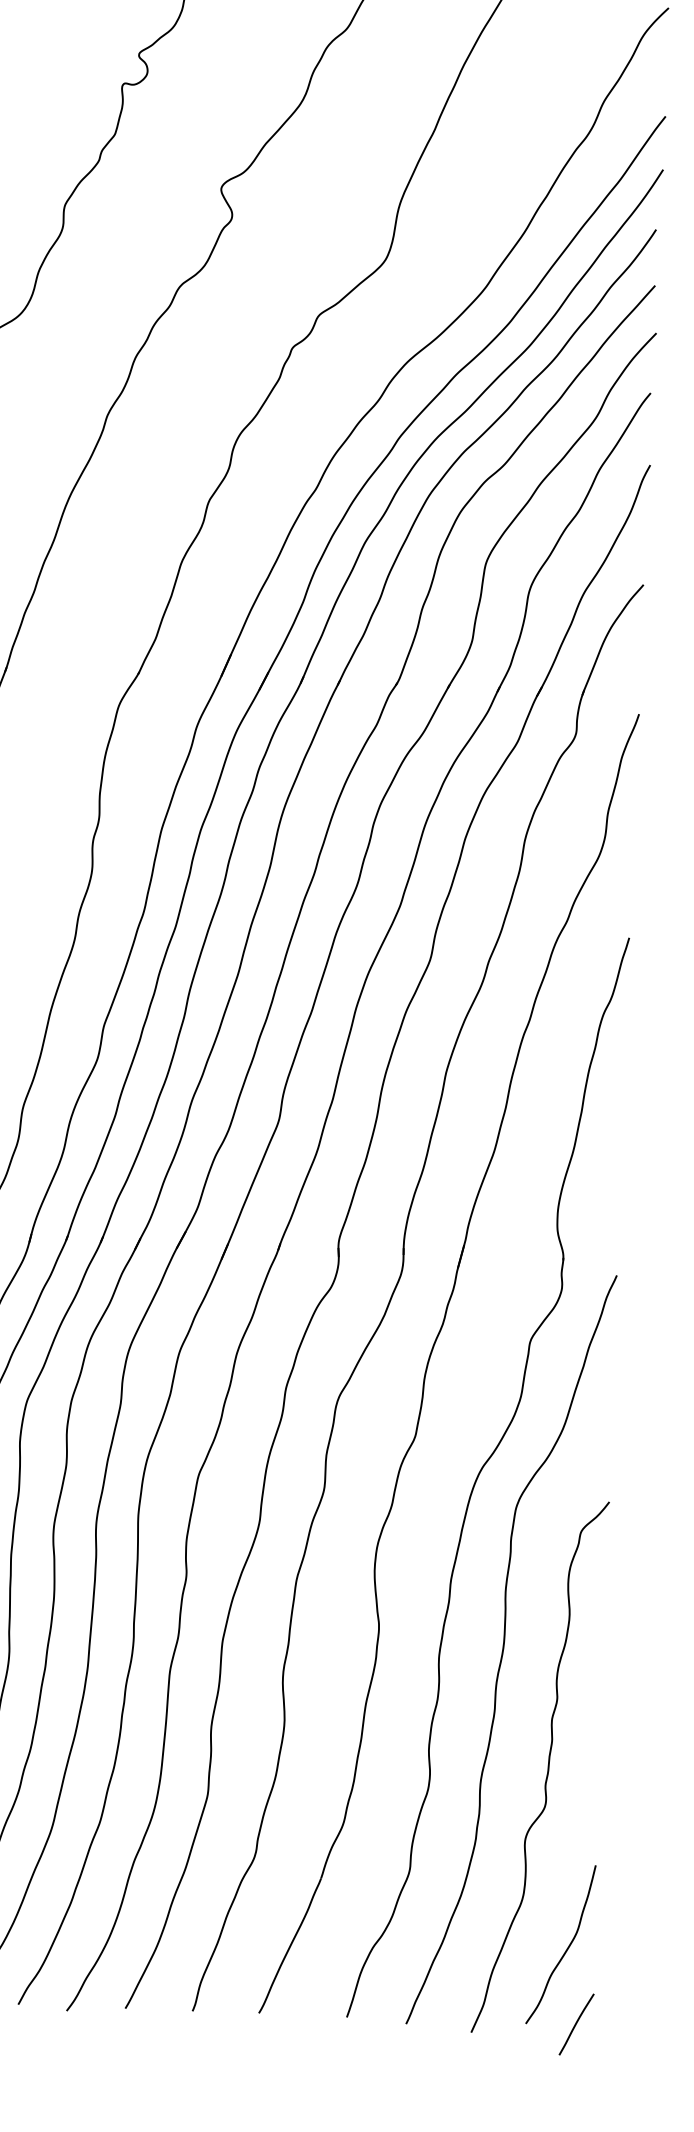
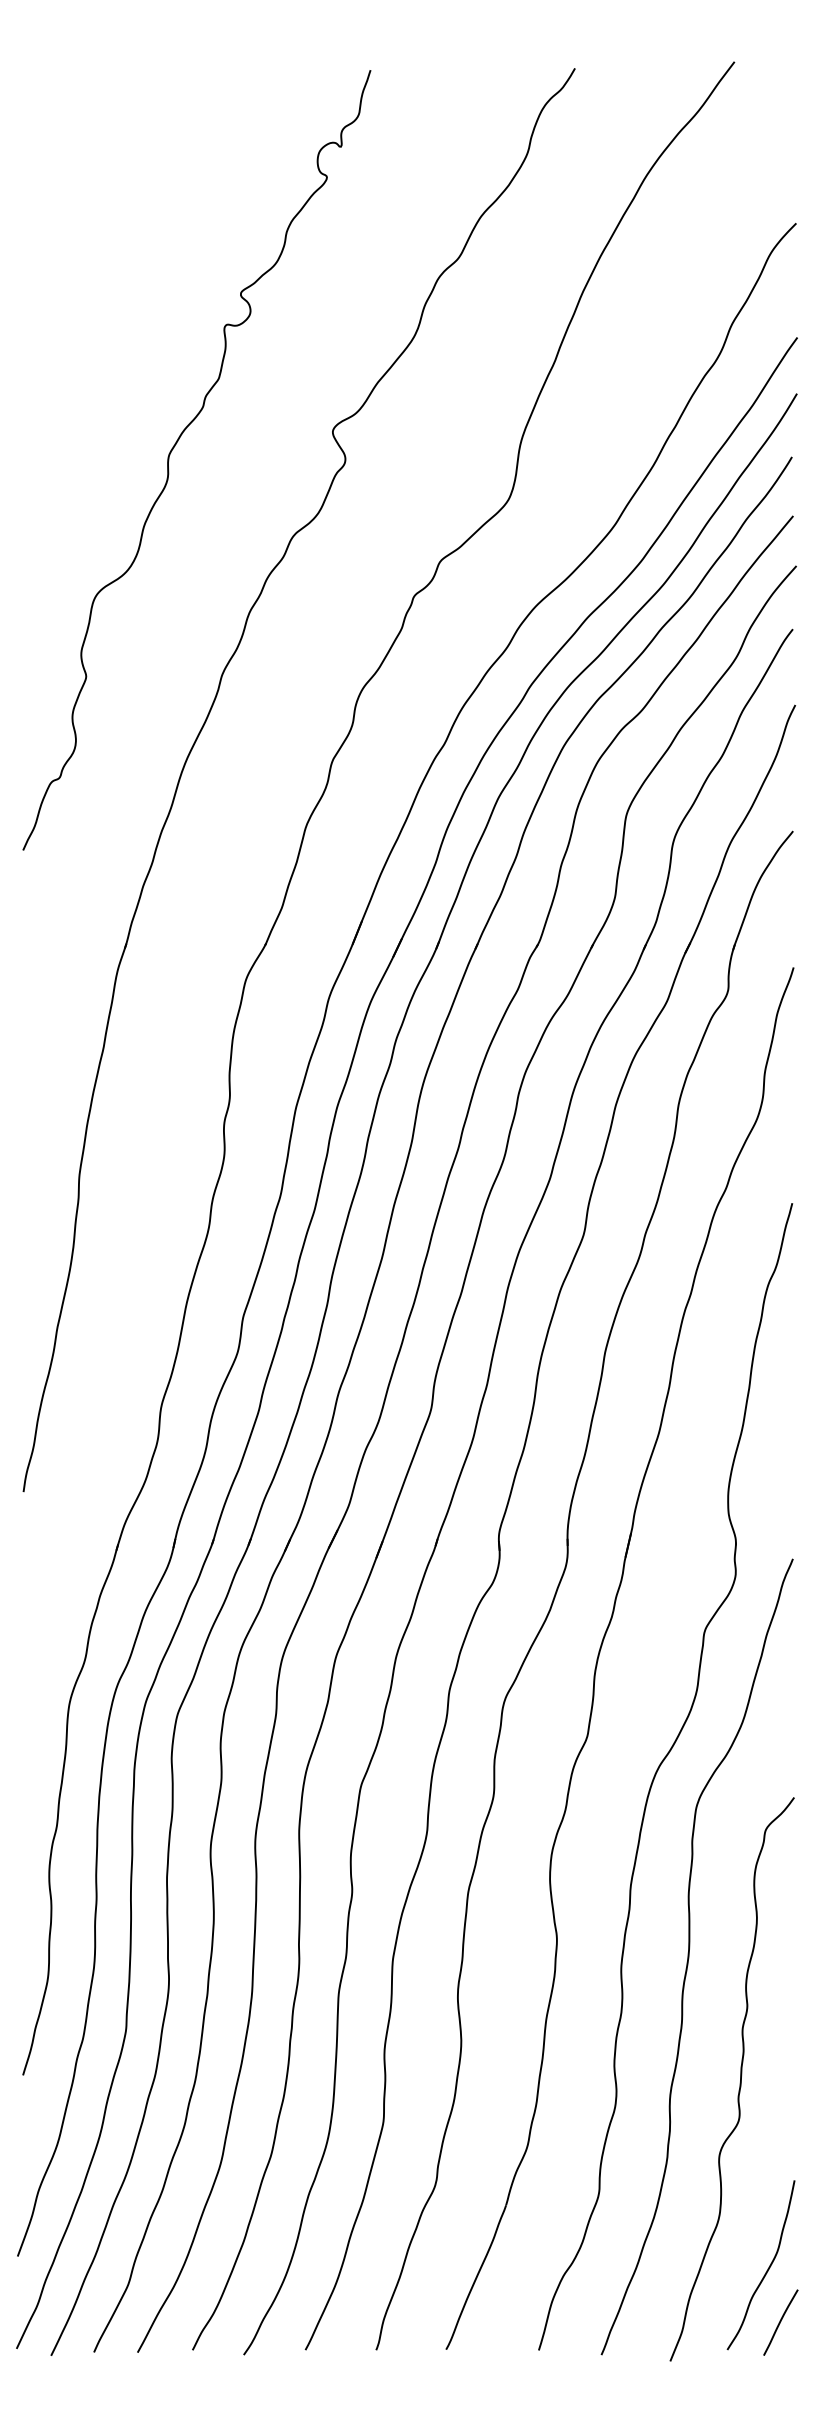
curve: (576, 2024) -> (780, 2322), moved

